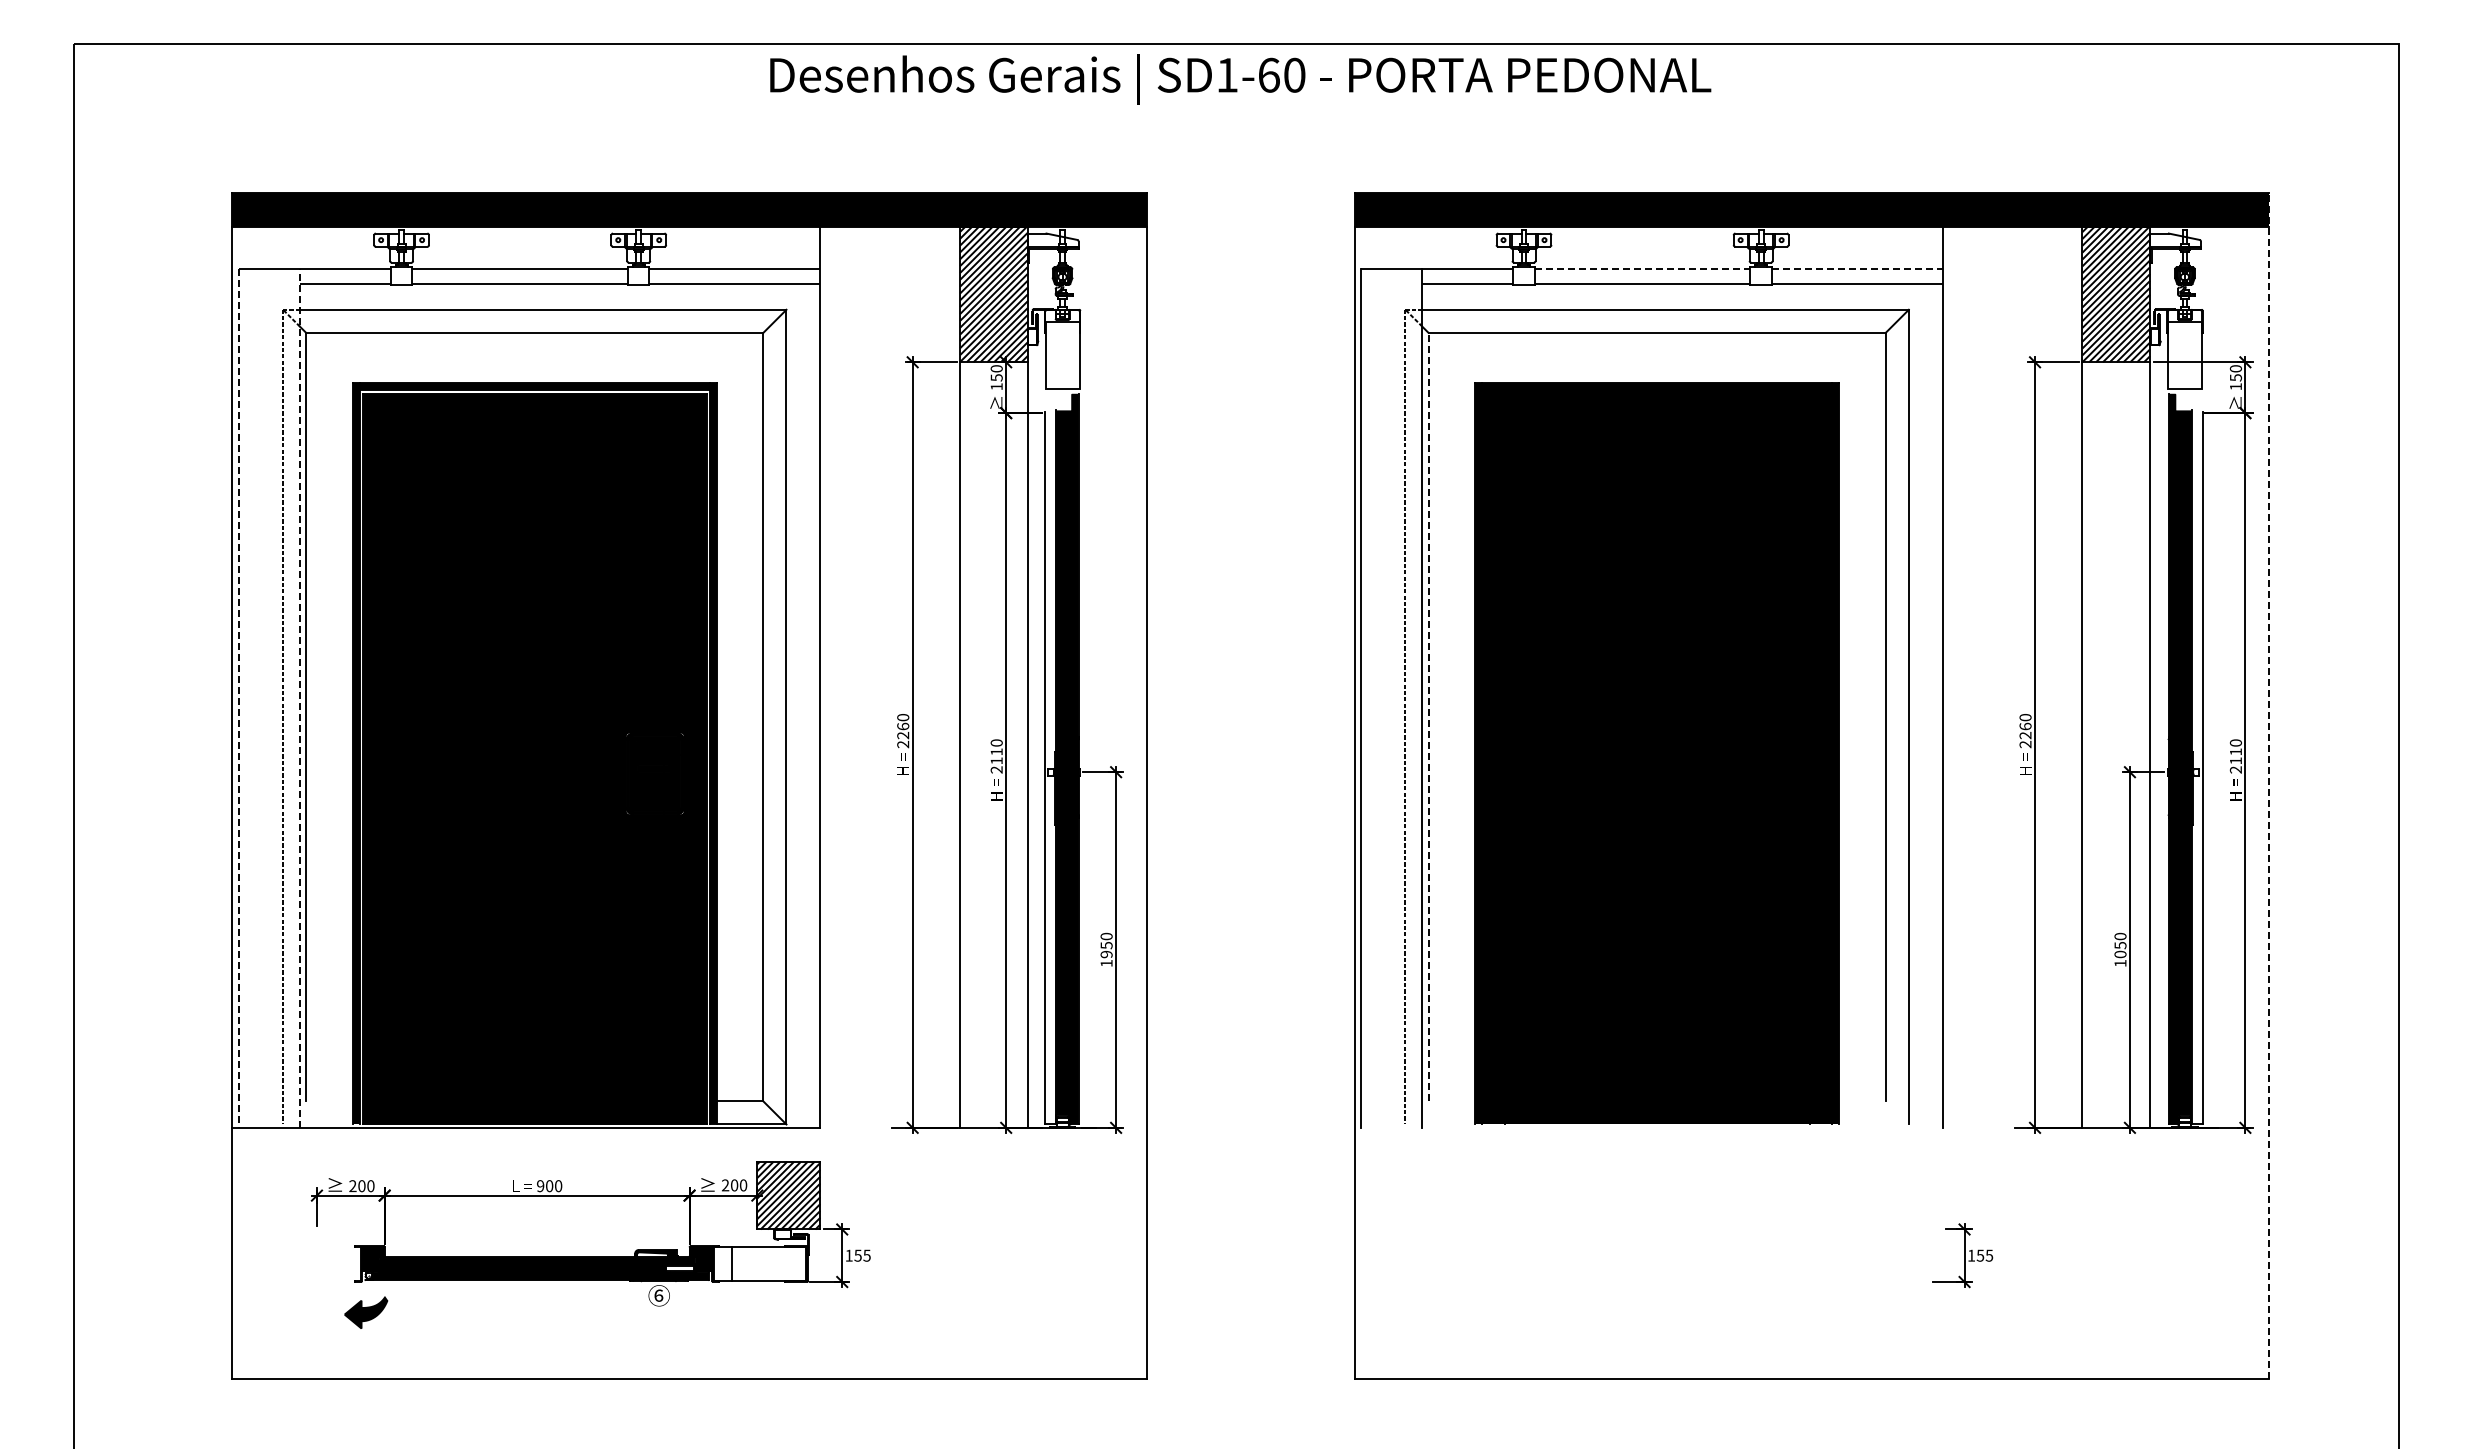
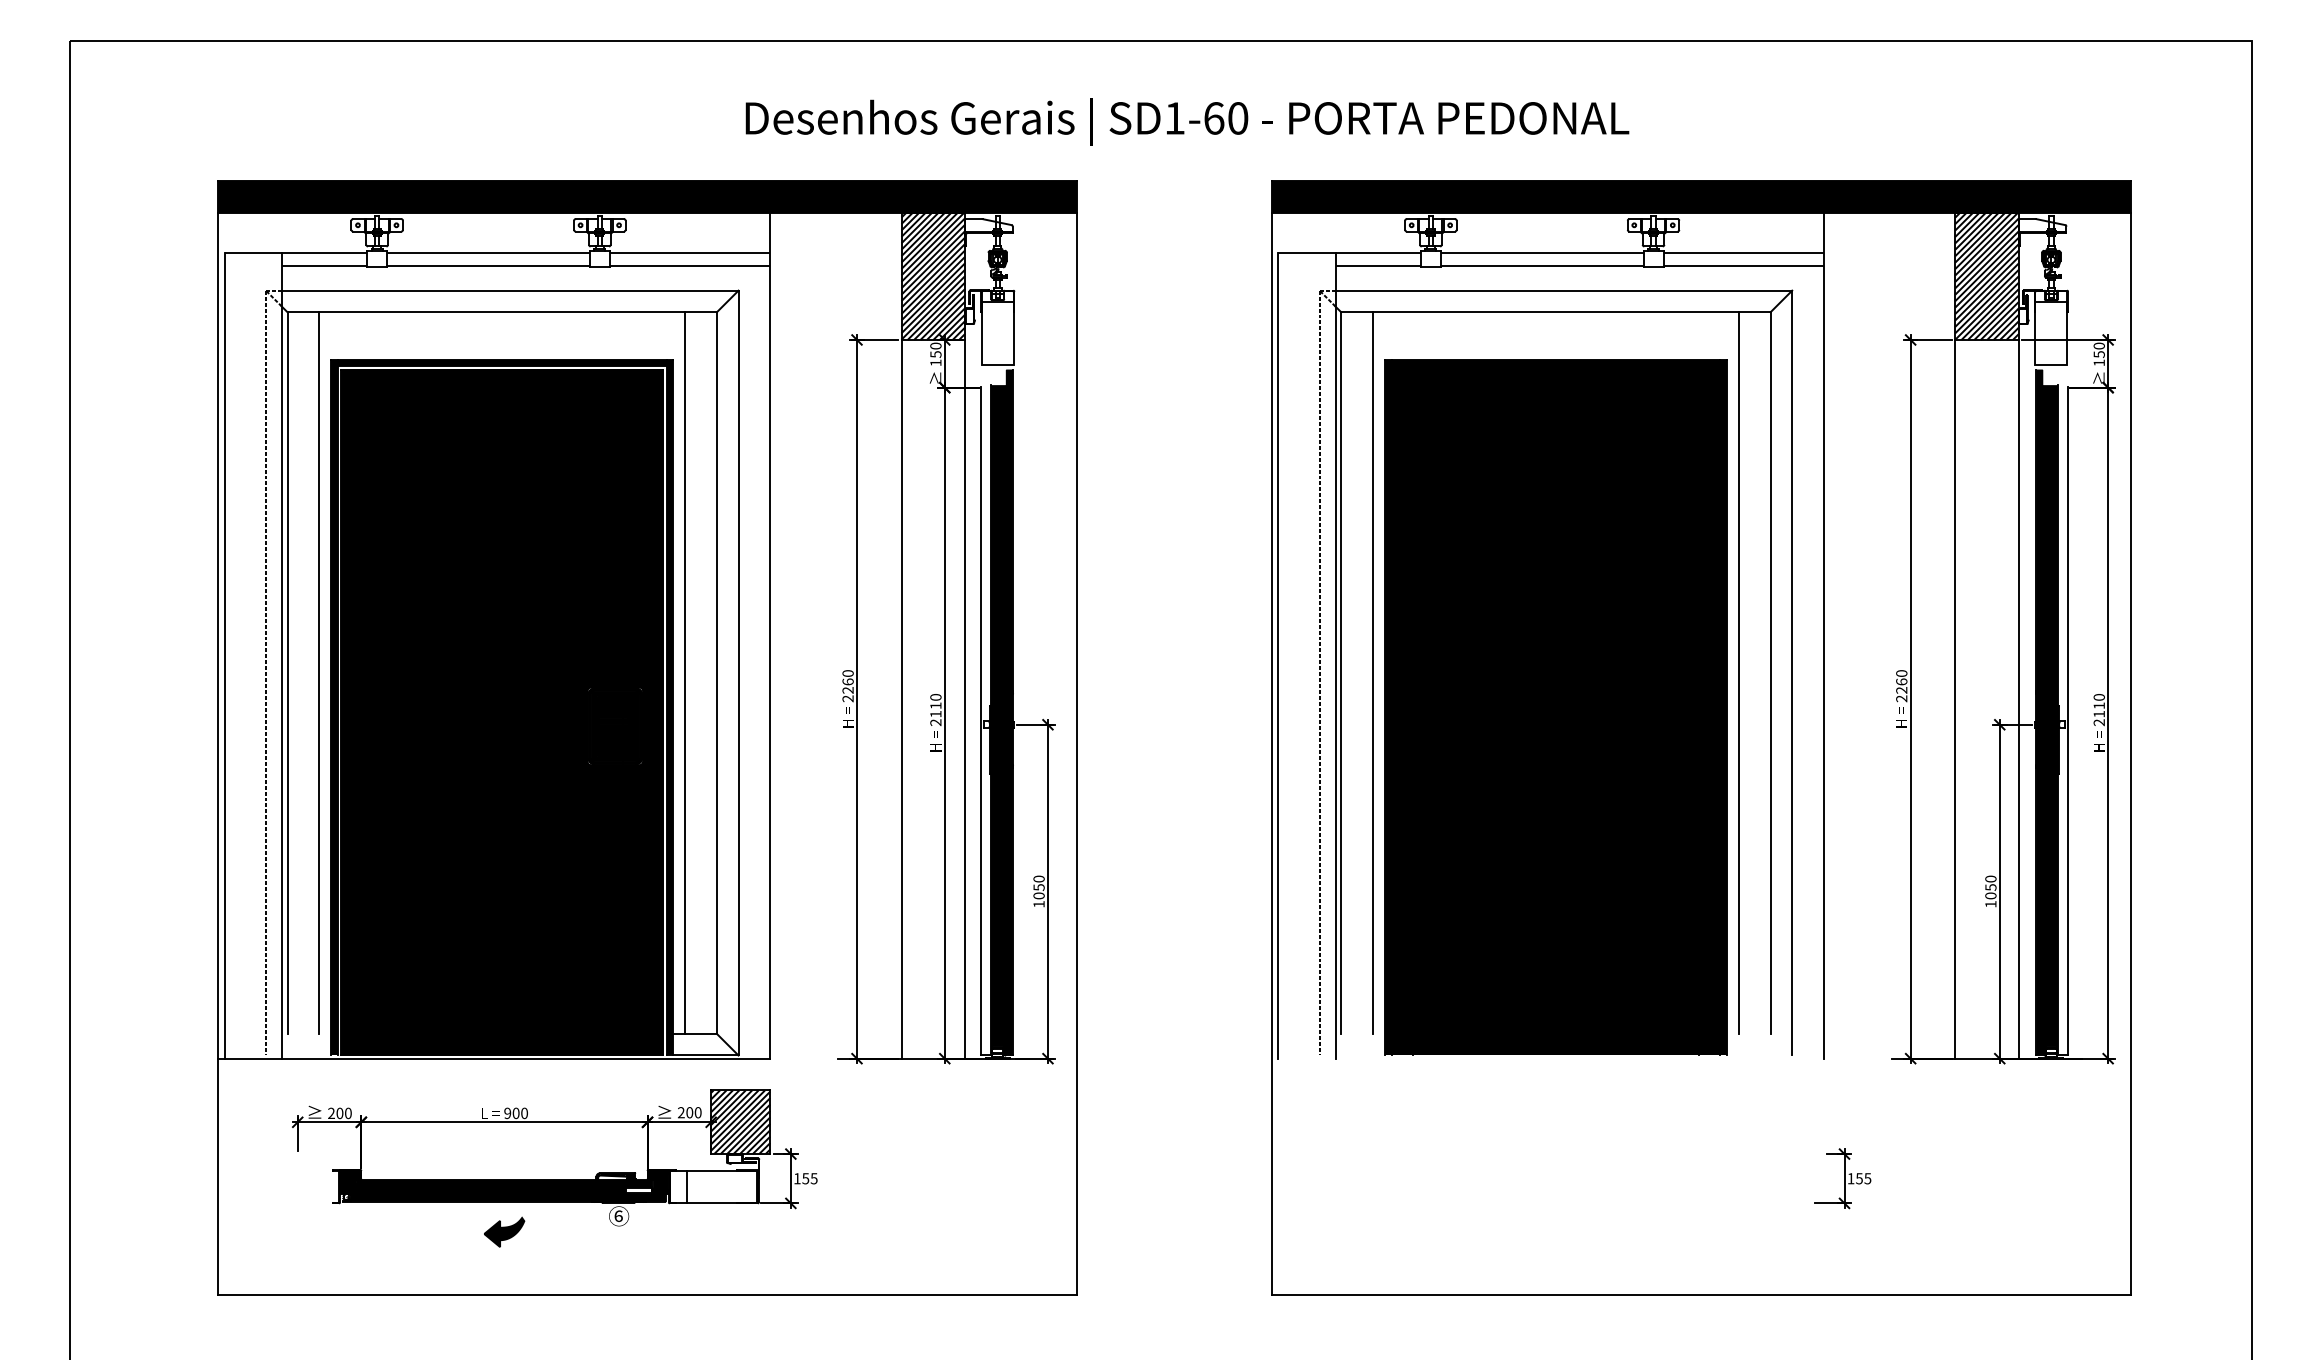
text: (1240, 79) -> (1187, 122), moved
line: (1642, 269) -> (1542, 252), dashed -> solid
line: (1857, 269) -> (1743, 252), dashed -> solid
line: (300, 698) -> (282, 655), dashed -> solid
line: (239, 699) -> (225, 656), dashed -> solid
line: (340, 716) -> (319, 672), added
line: (729, 716) -> (685, 672), added
line: (1428, 716) -> (1341, 672), dashed -> solid
line: (1462, 716) -> (1373, 672), added
line: (1851, 716) -> (1738, 672), added
line: (2269, 785) -> (2130, 737), dashed -> solid
text: (1106, 954) -> (1038, 895), 1950 -> 1050
part: (366, 1312) -> (504, 1232), moved

